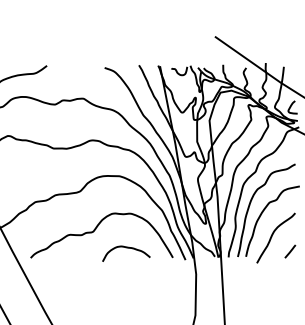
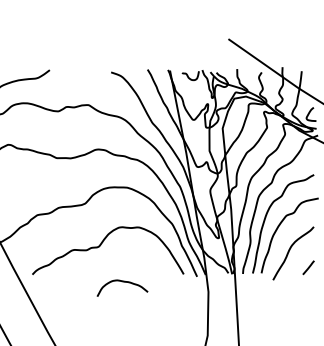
curve: (126, 248) -> (122, 282), moved

